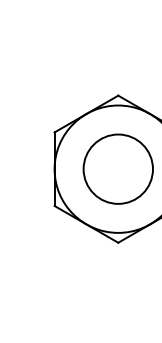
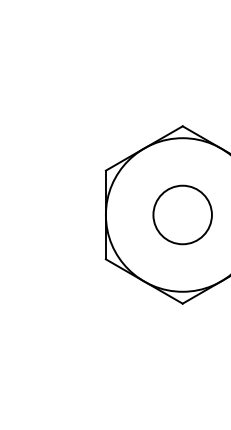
circle: (118, 168) -> (182, 214), size x0.7

